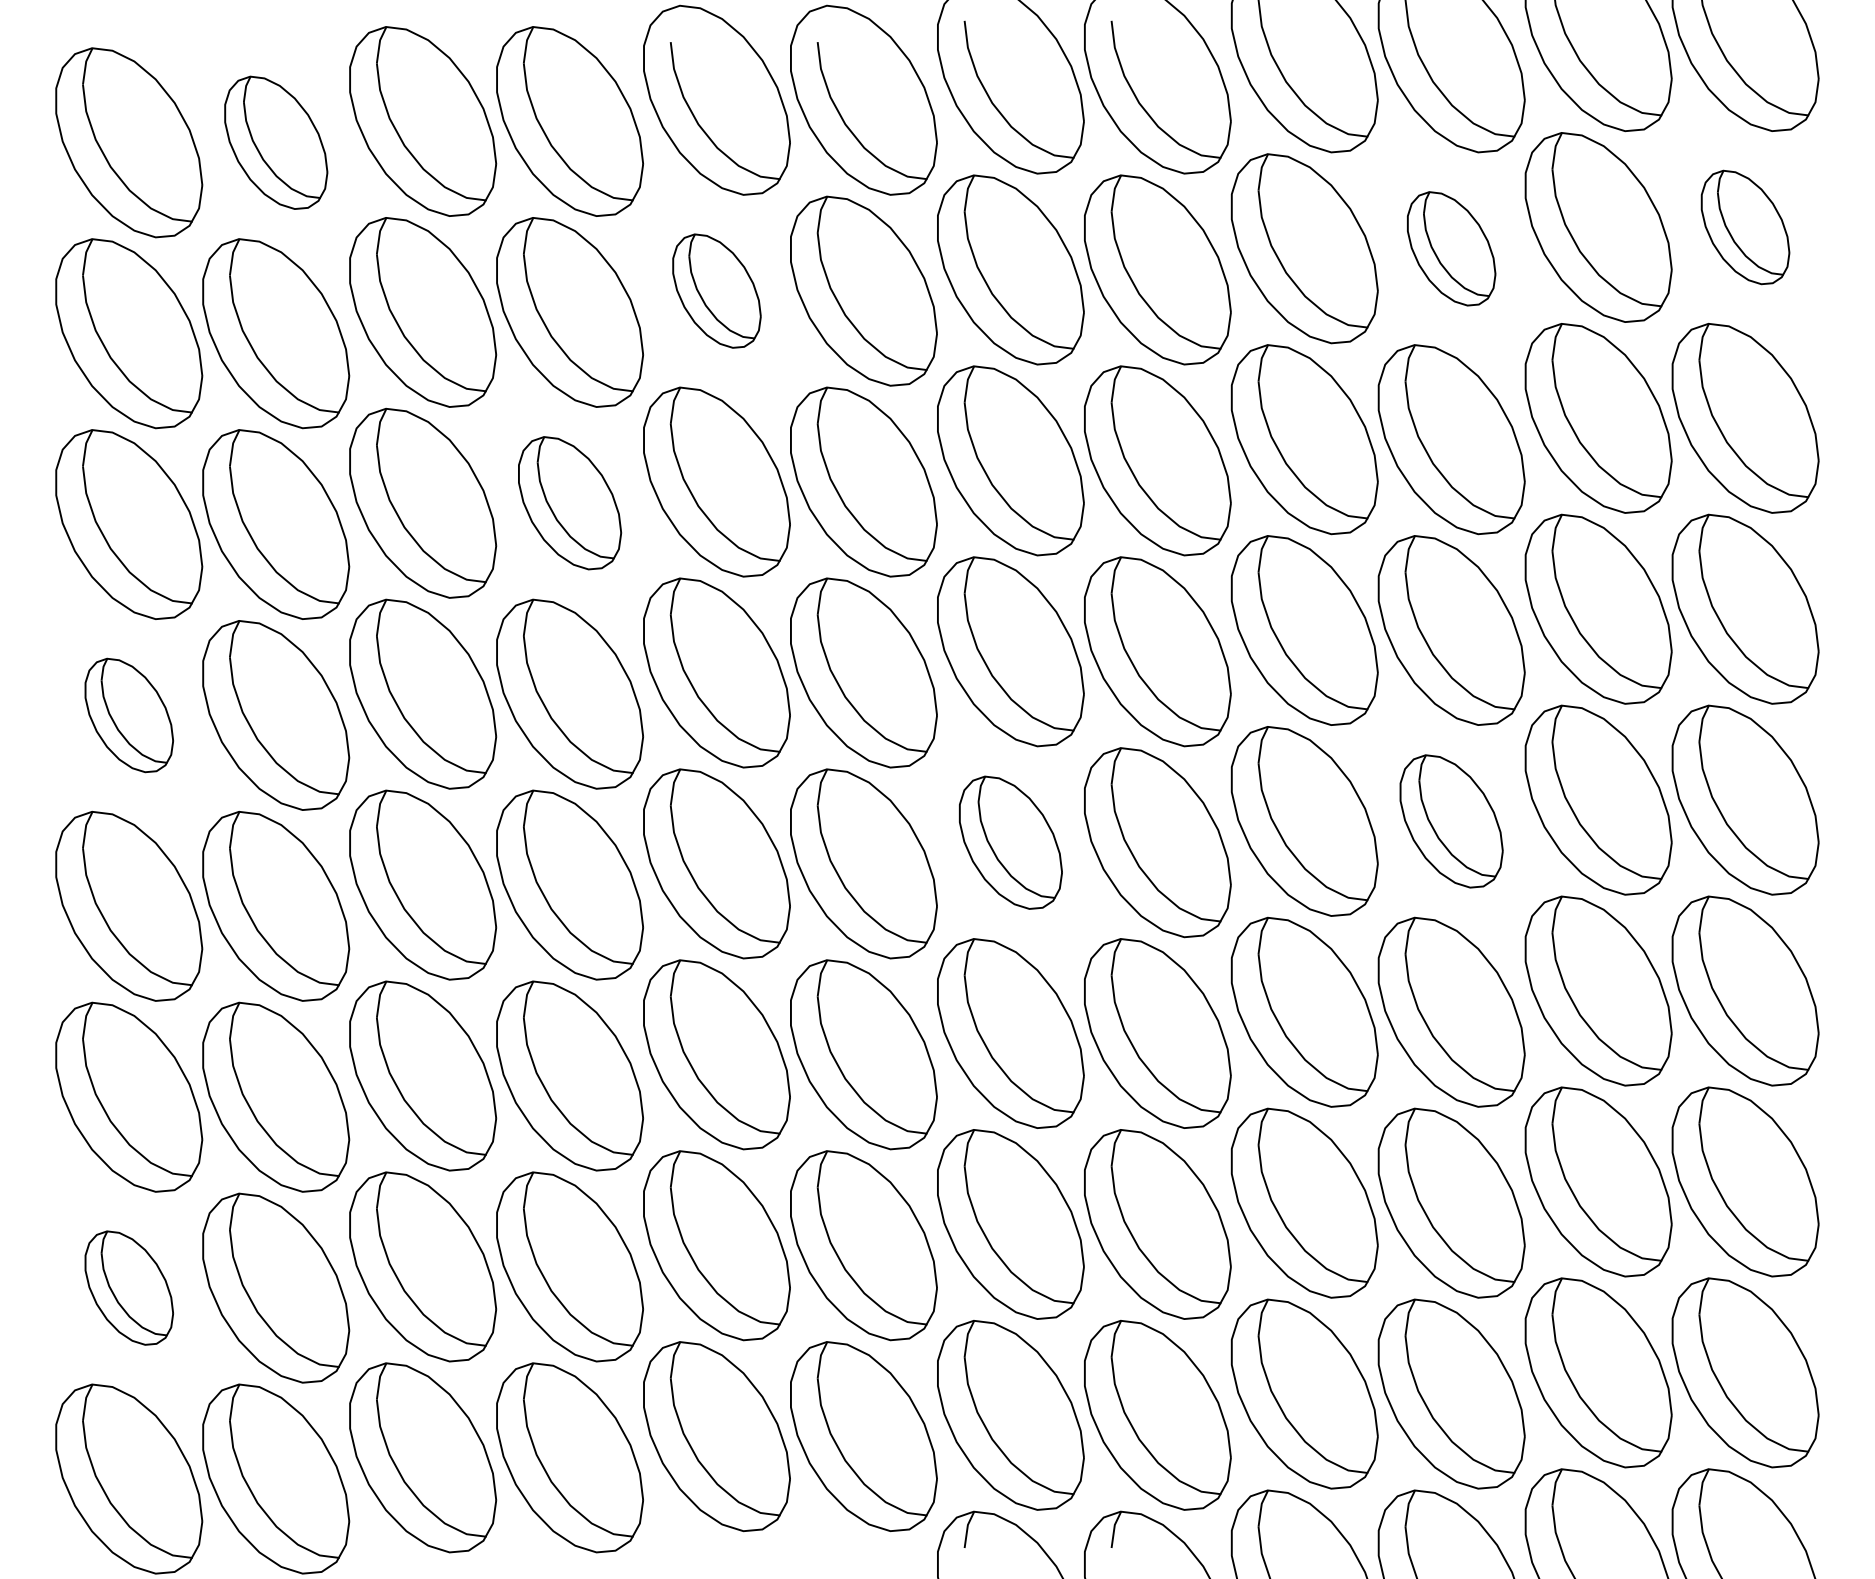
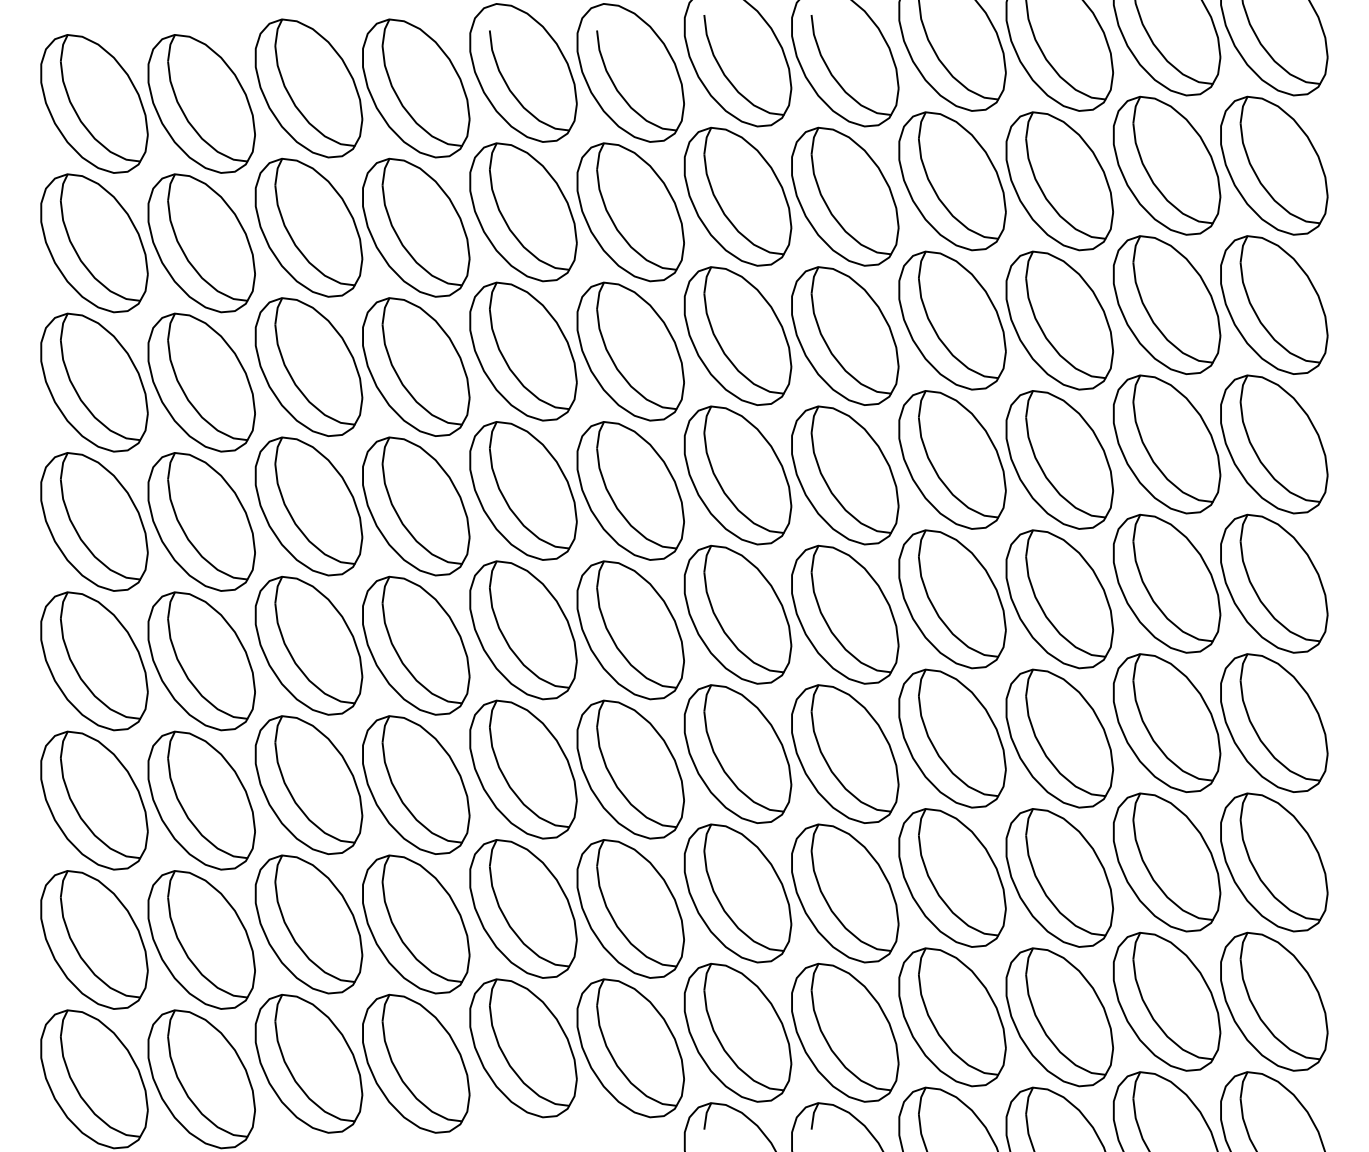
part: (276, 142) -> (202, 103), size x1.43
part: (1745, 227) -> (1274, 165), size x1.67
part: (1451, 248) -> (1059, 181), size x1.67
part: (716, 290) -> (523, 211), size x1.67
part: (569, 502) -> (415, 366), size x1.43
part: (129, 715) -> (94, 521), size x1.67
part: (1451, 821) -> (1059, 599), size x1.43
part: (1010, 842) -> (737, 614), size x1.43
part: (129, 1287) -> (94, 939), size x1.67

